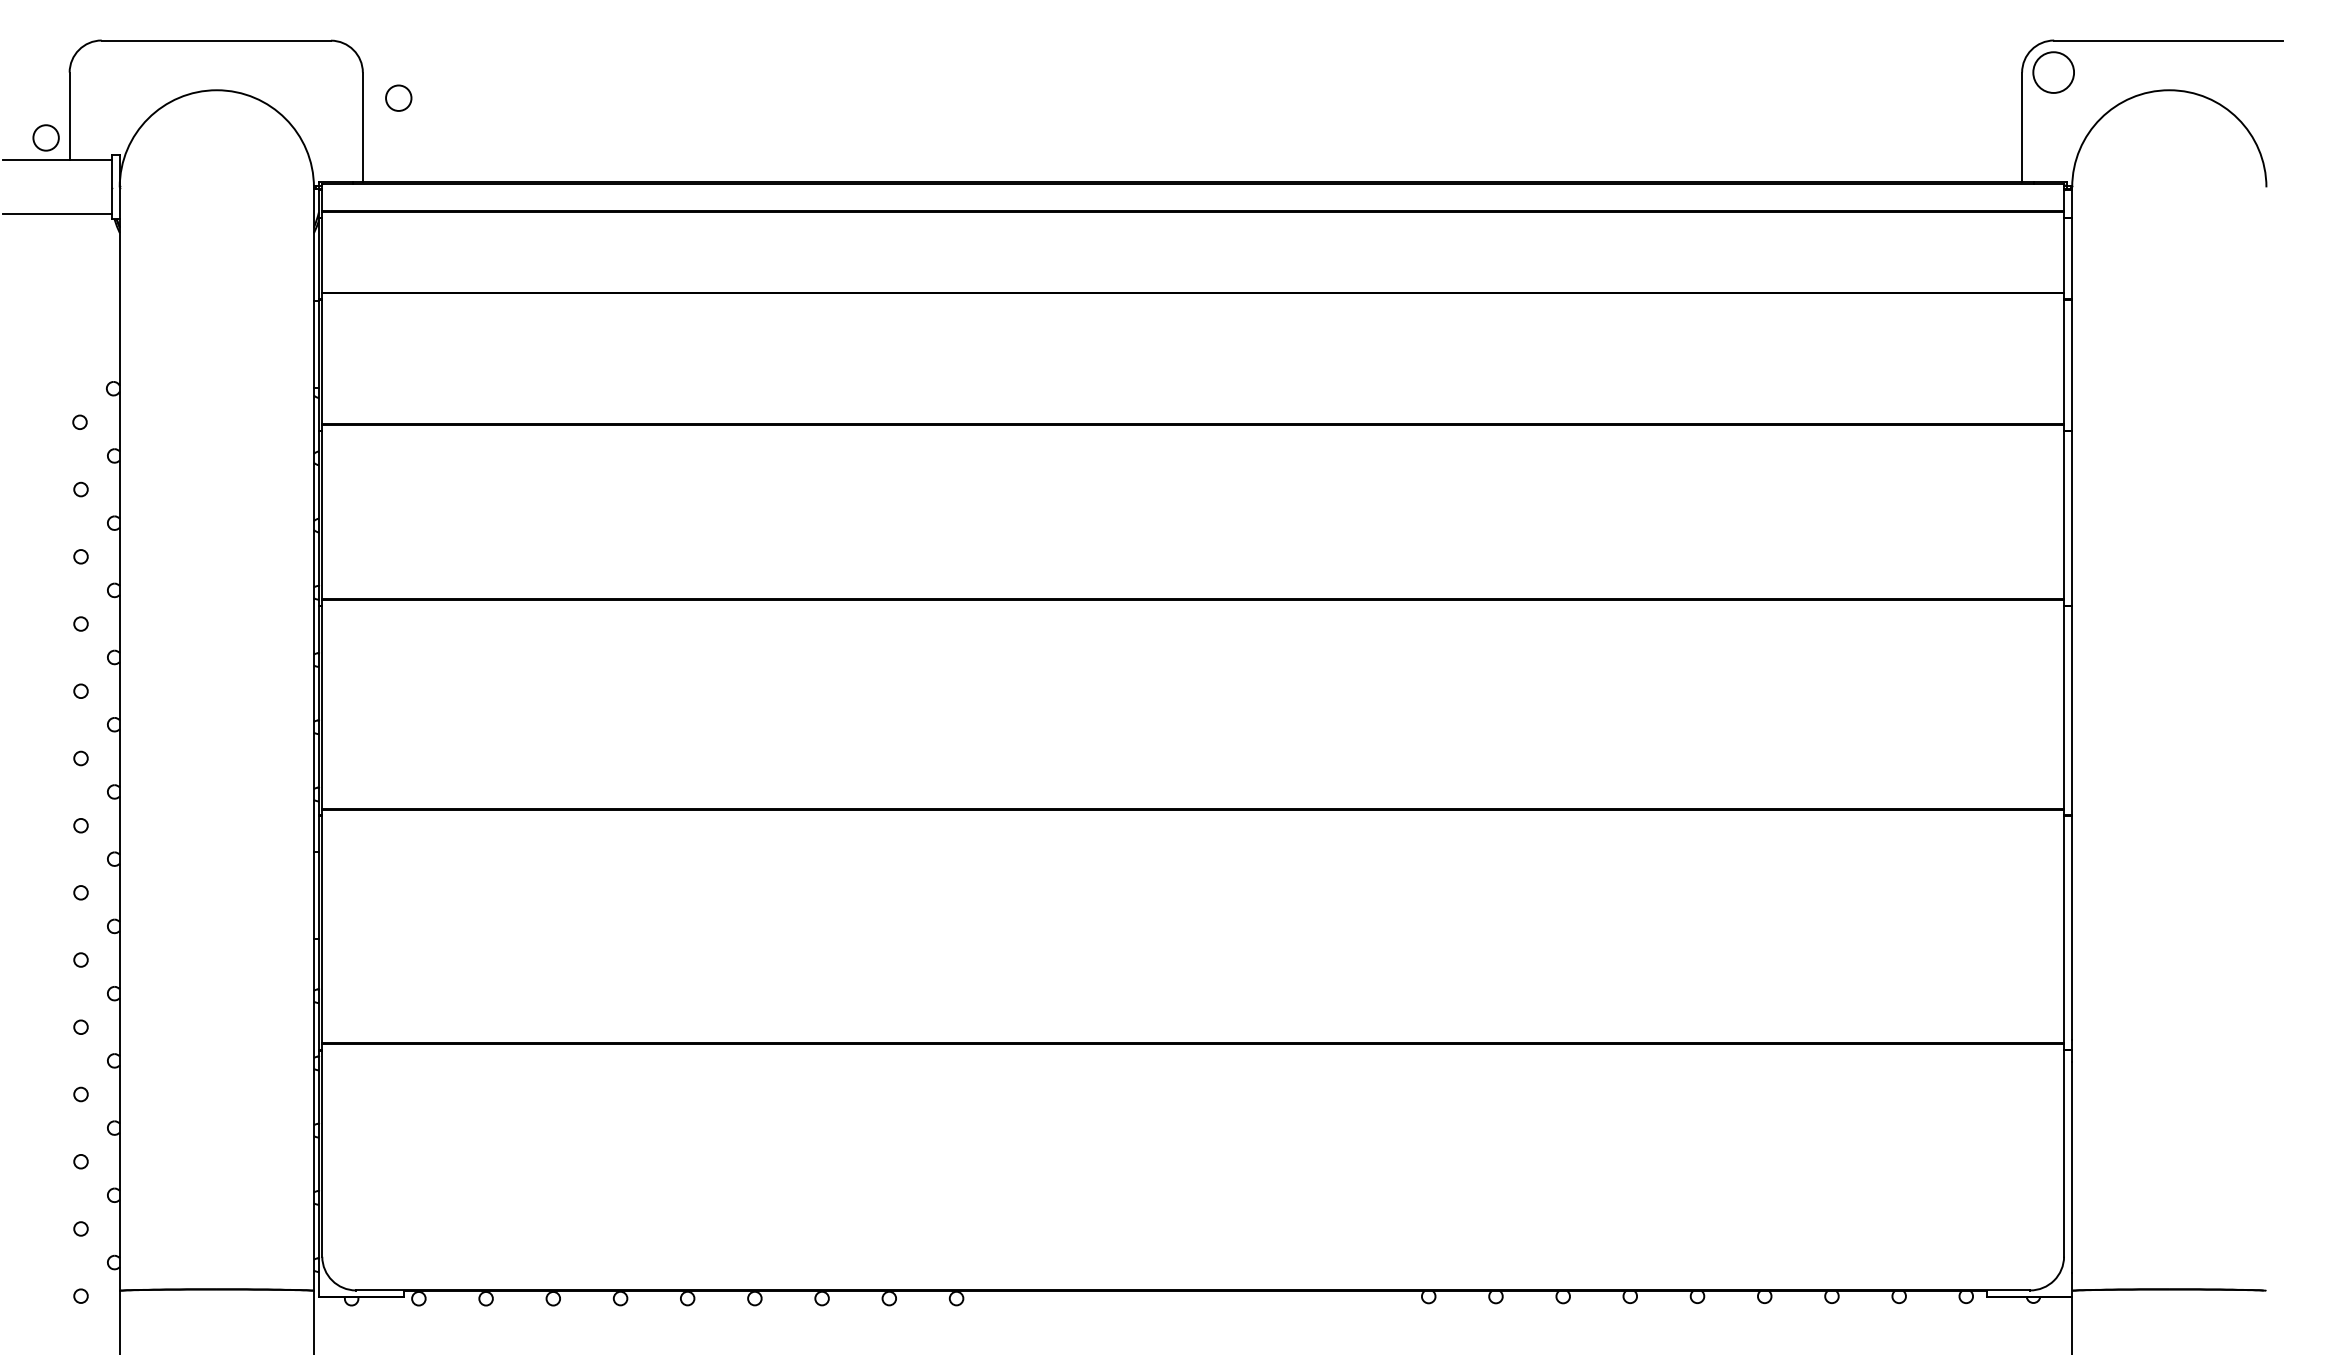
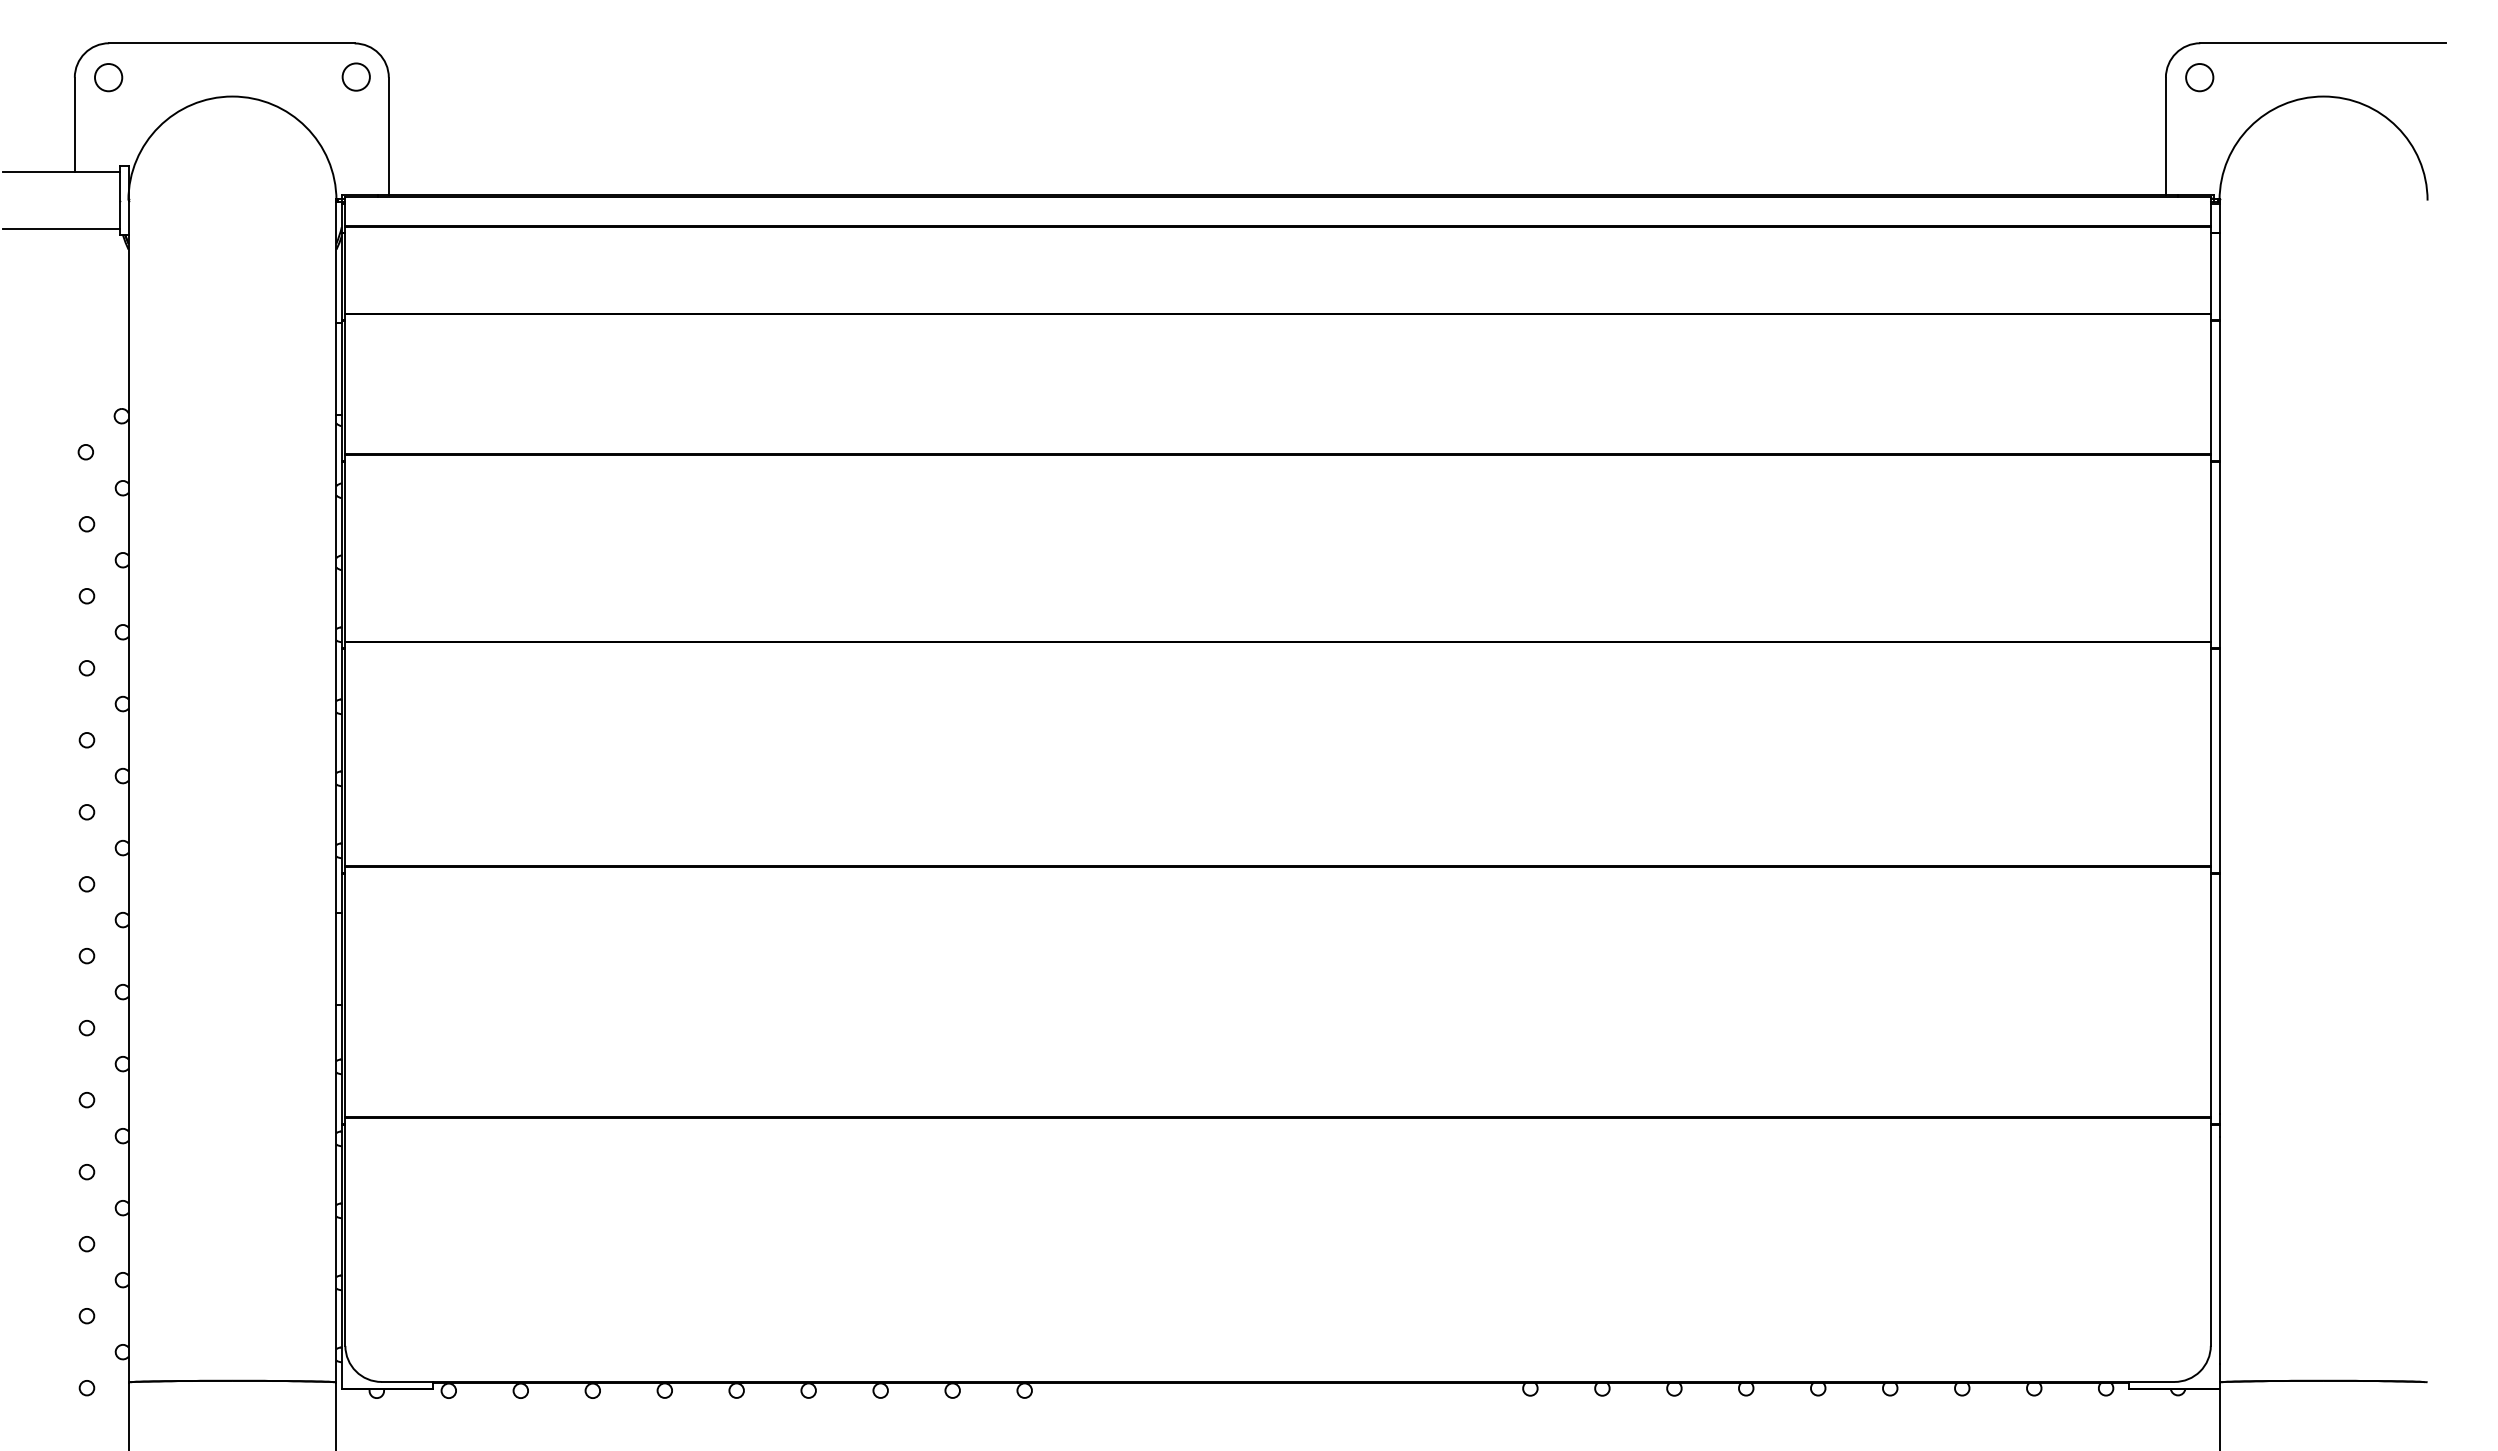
circle: (2053, 72) -> (2199, 77), size x0.62
circle: (398, 97) -> (355, 76), moved
circle: (46, 137) -> (108, 77), moved

